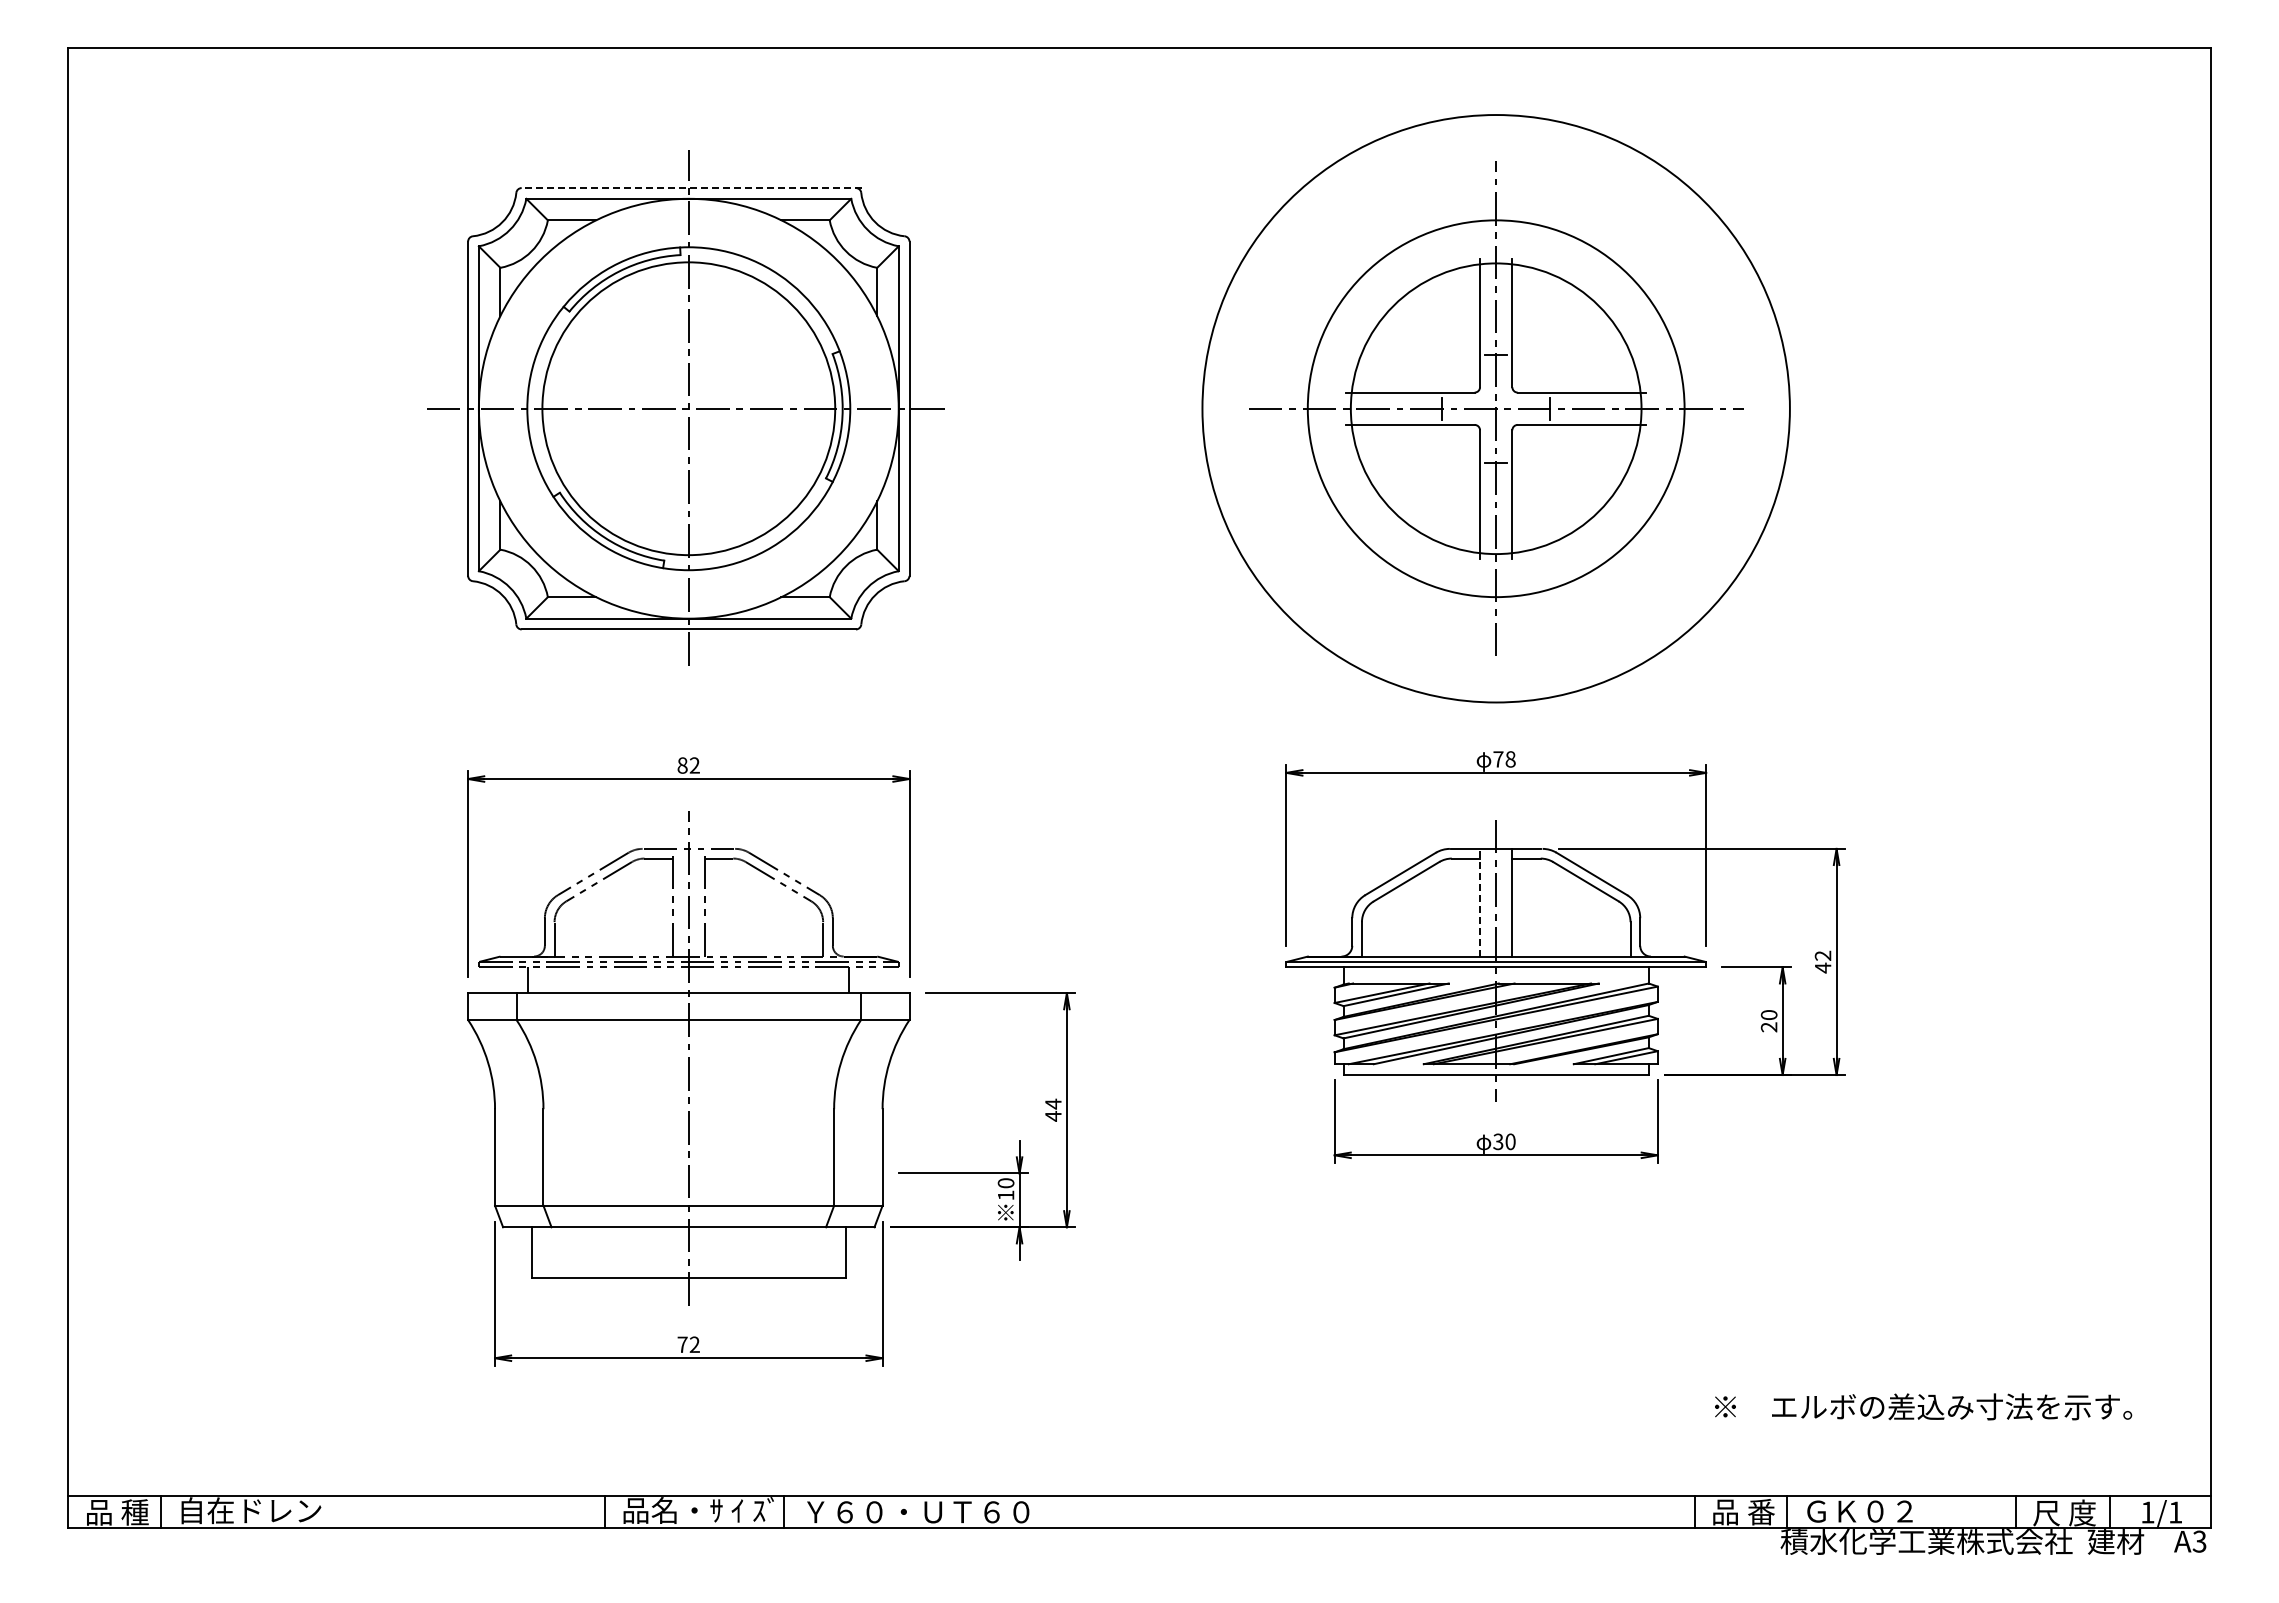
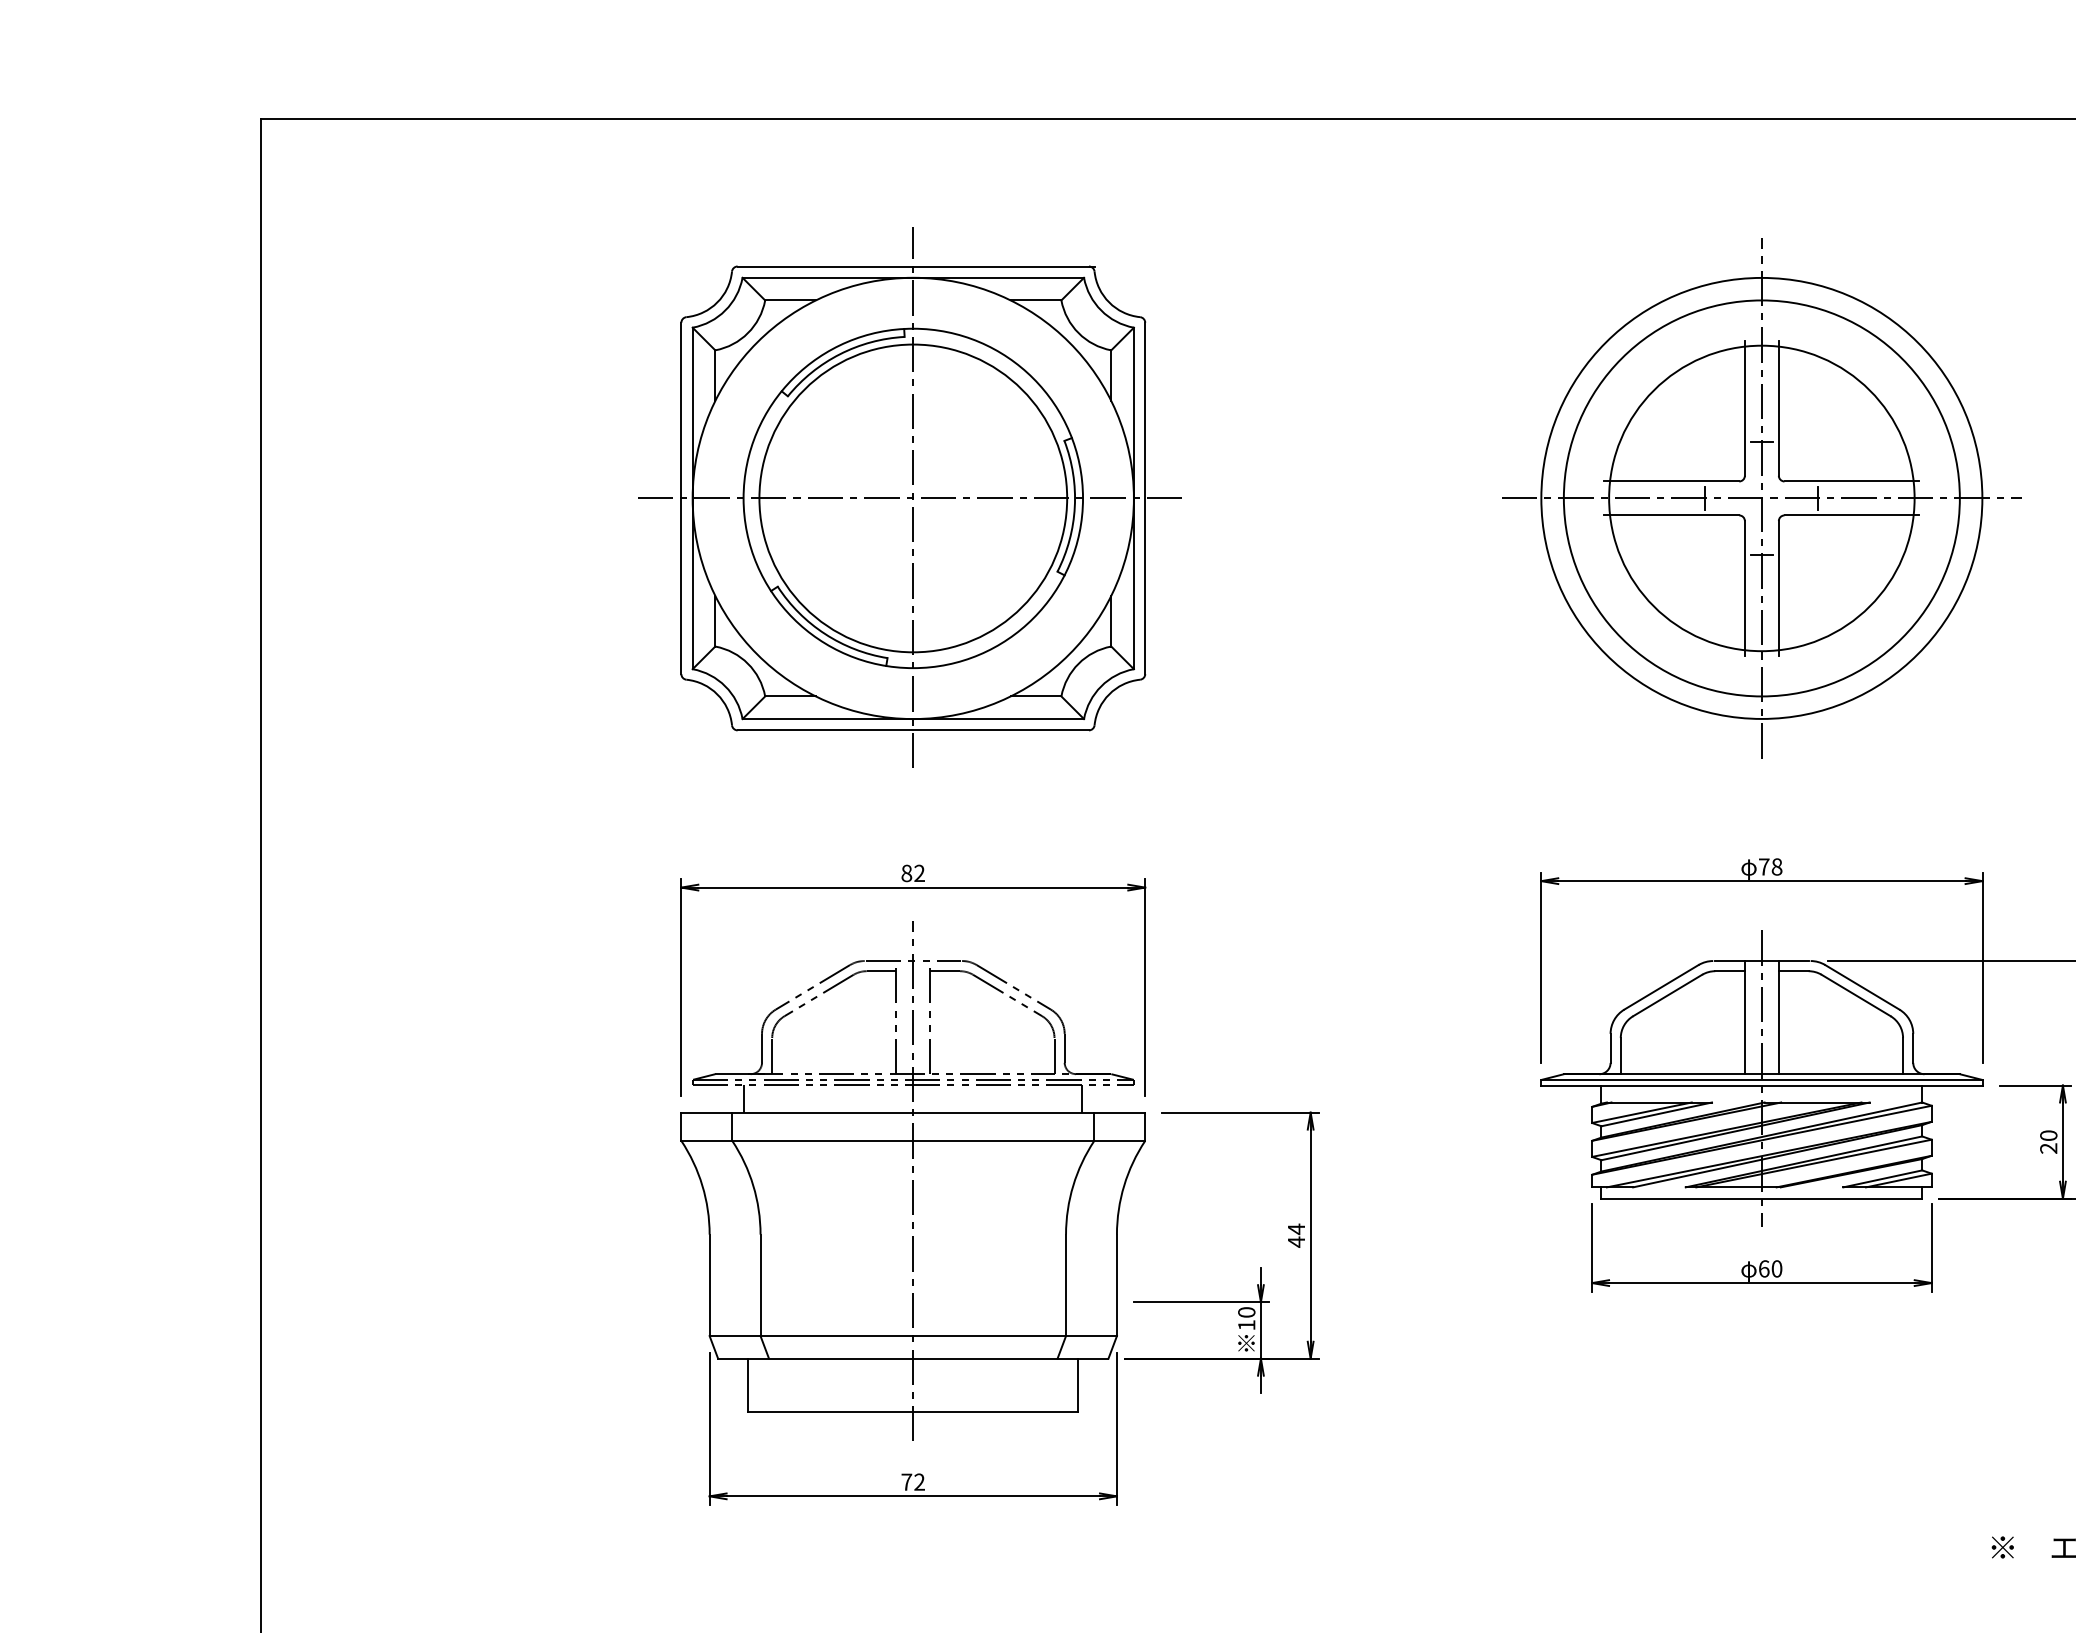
line: (691, 188) -> (916, 266), dashed -> solid
circle: (1496, 408) -> (1762, 498), size x0.71
line: (1480, 902) -> (1745, 1017), dashed -> solid
text: (1498, 1141) -> (1764, 1268), 30 -> 60

